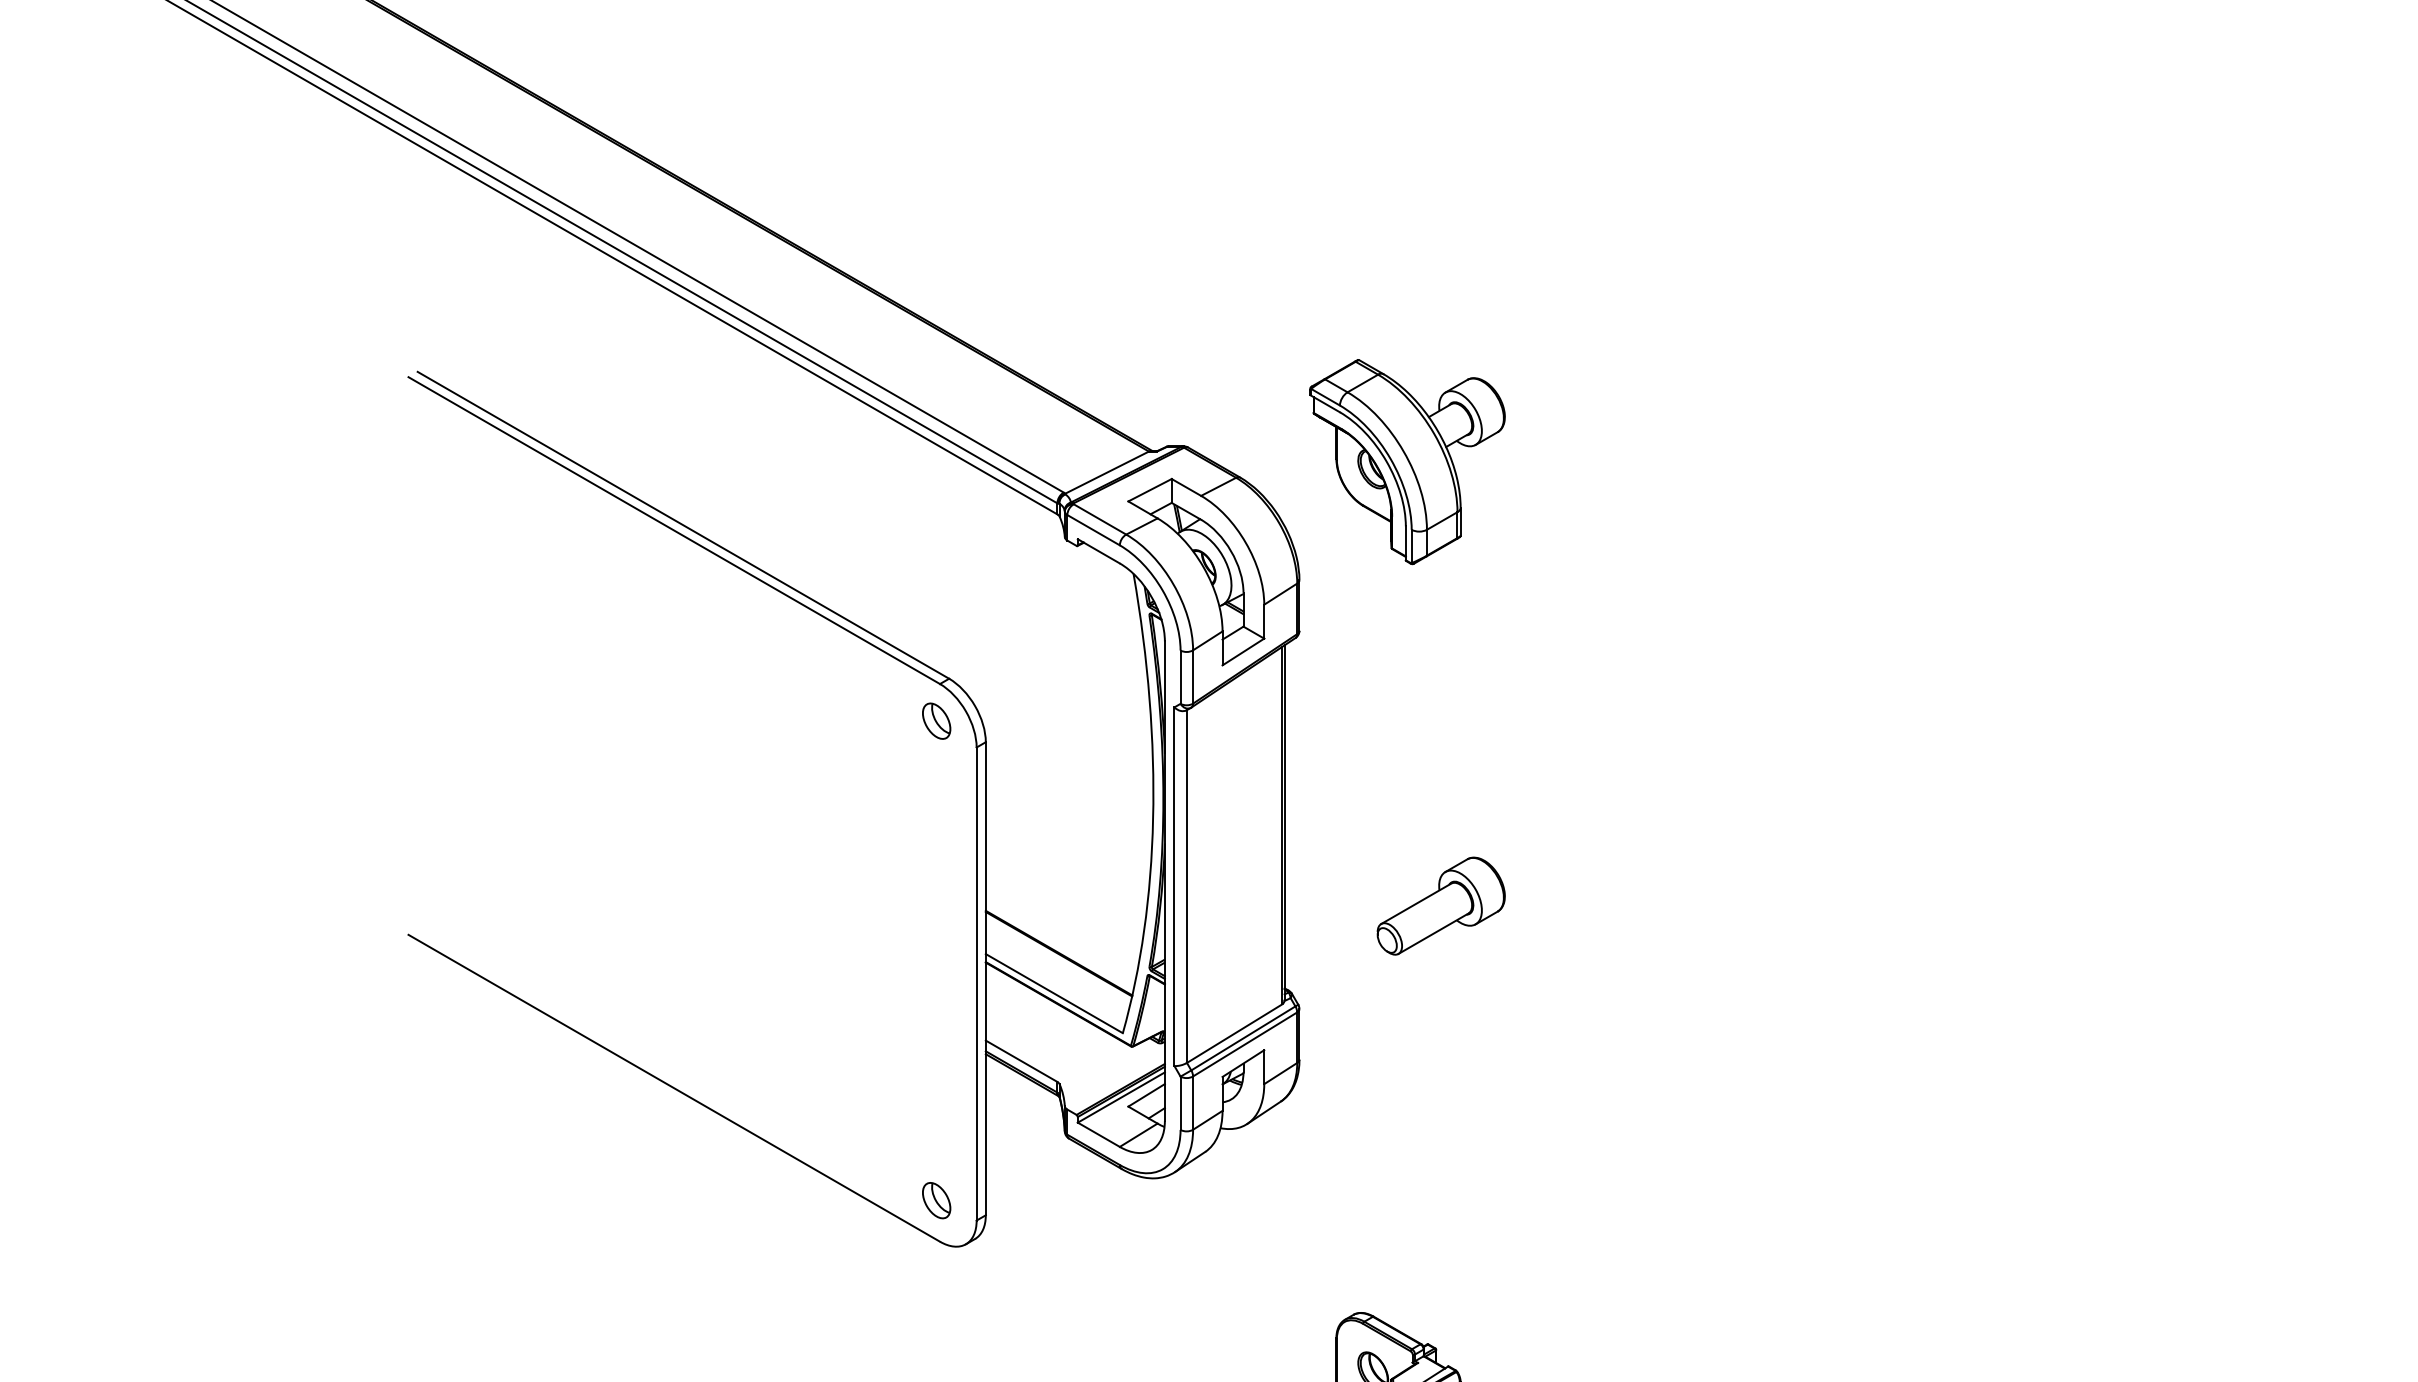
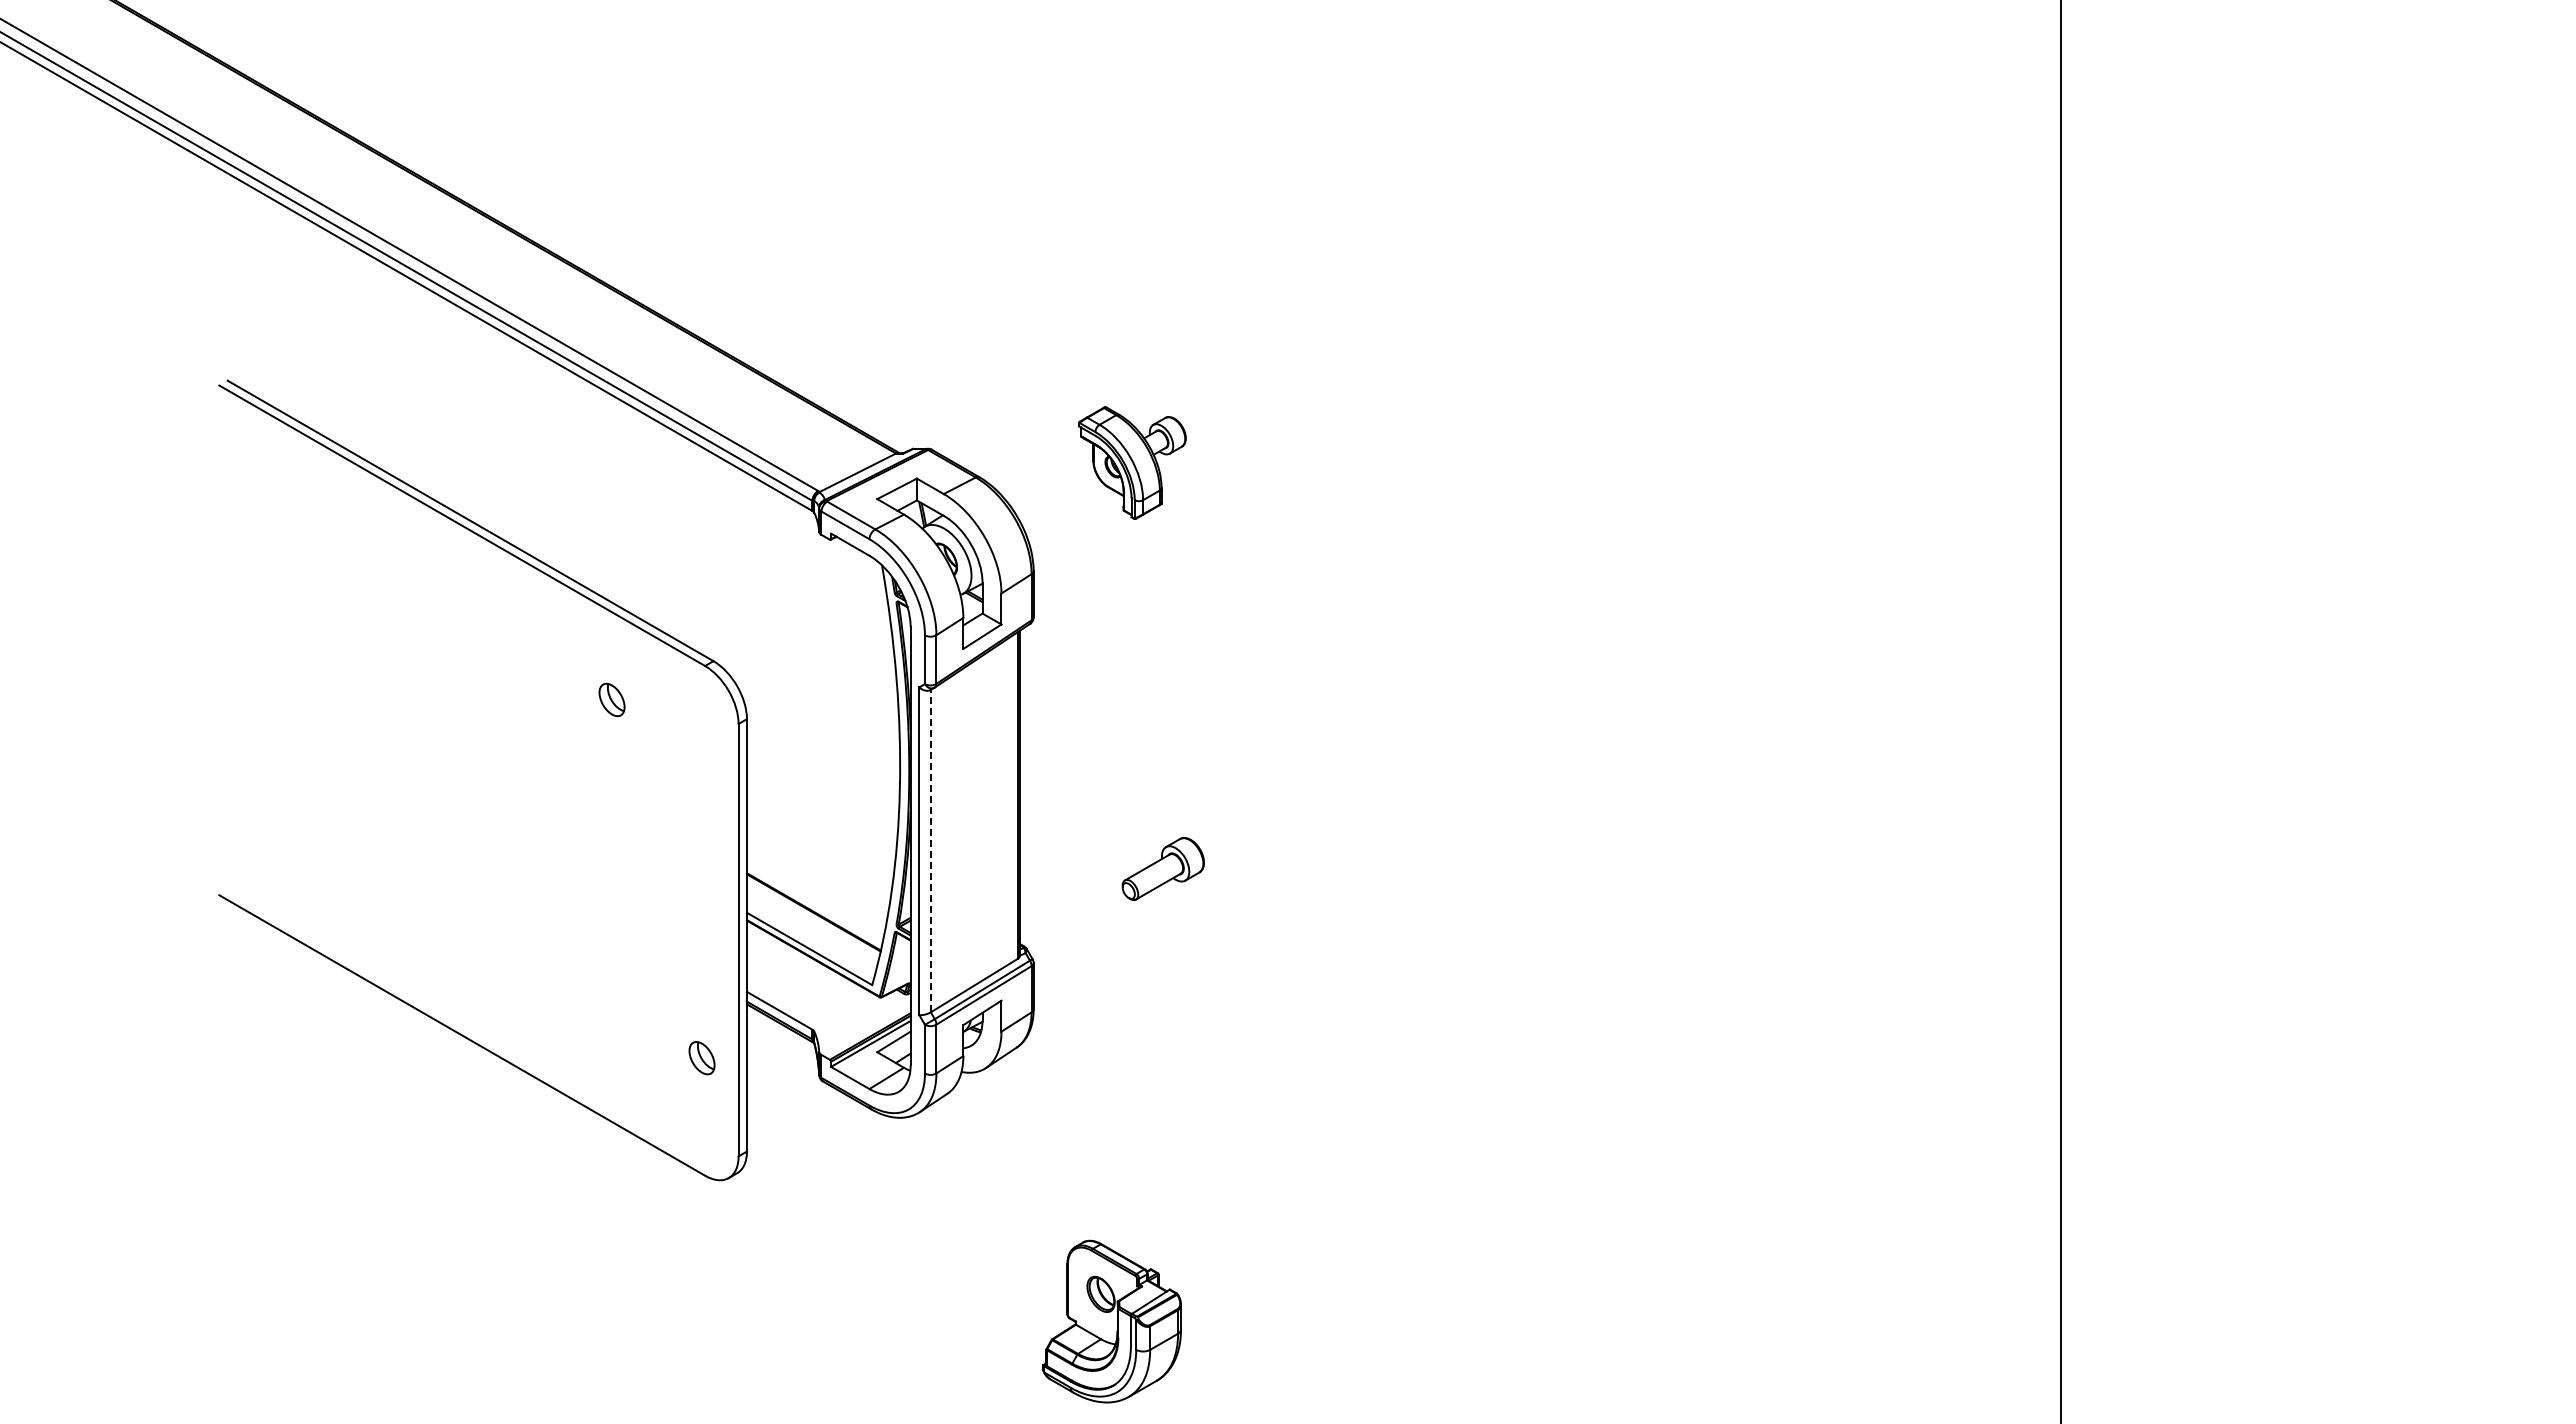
part: (1407, 461) -> (1132, 462), size x0.6
part: (936, 720) -> (611, 699), moved
line: (1186, 885) -> (930, 850), solid -> dashed
part: (1441, 905) -> (1163, 868), size x0.7
part: (936, 1200) -> (701, 1058), moved

